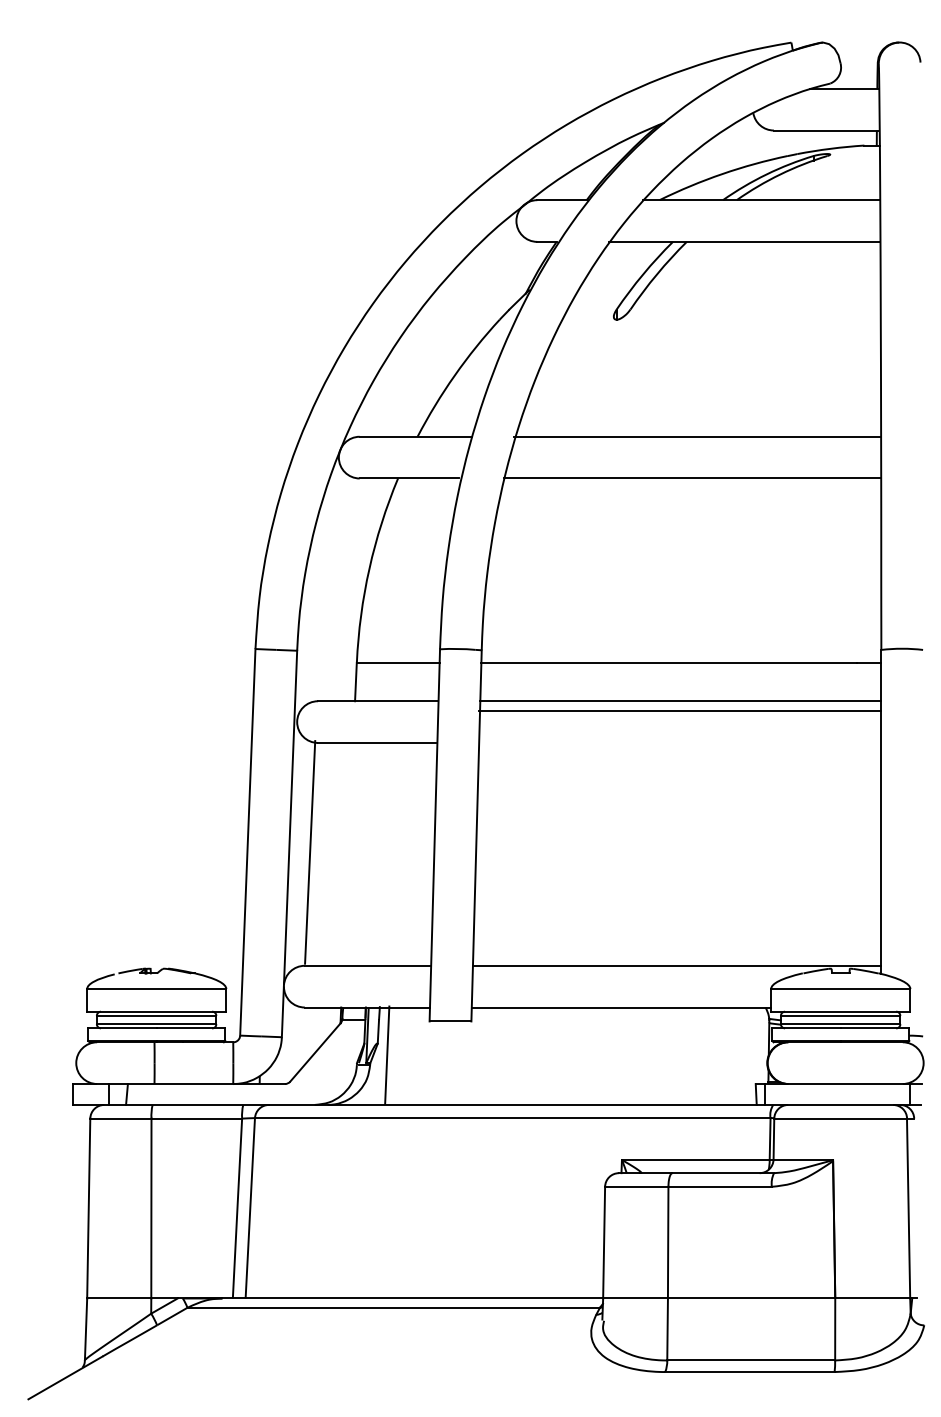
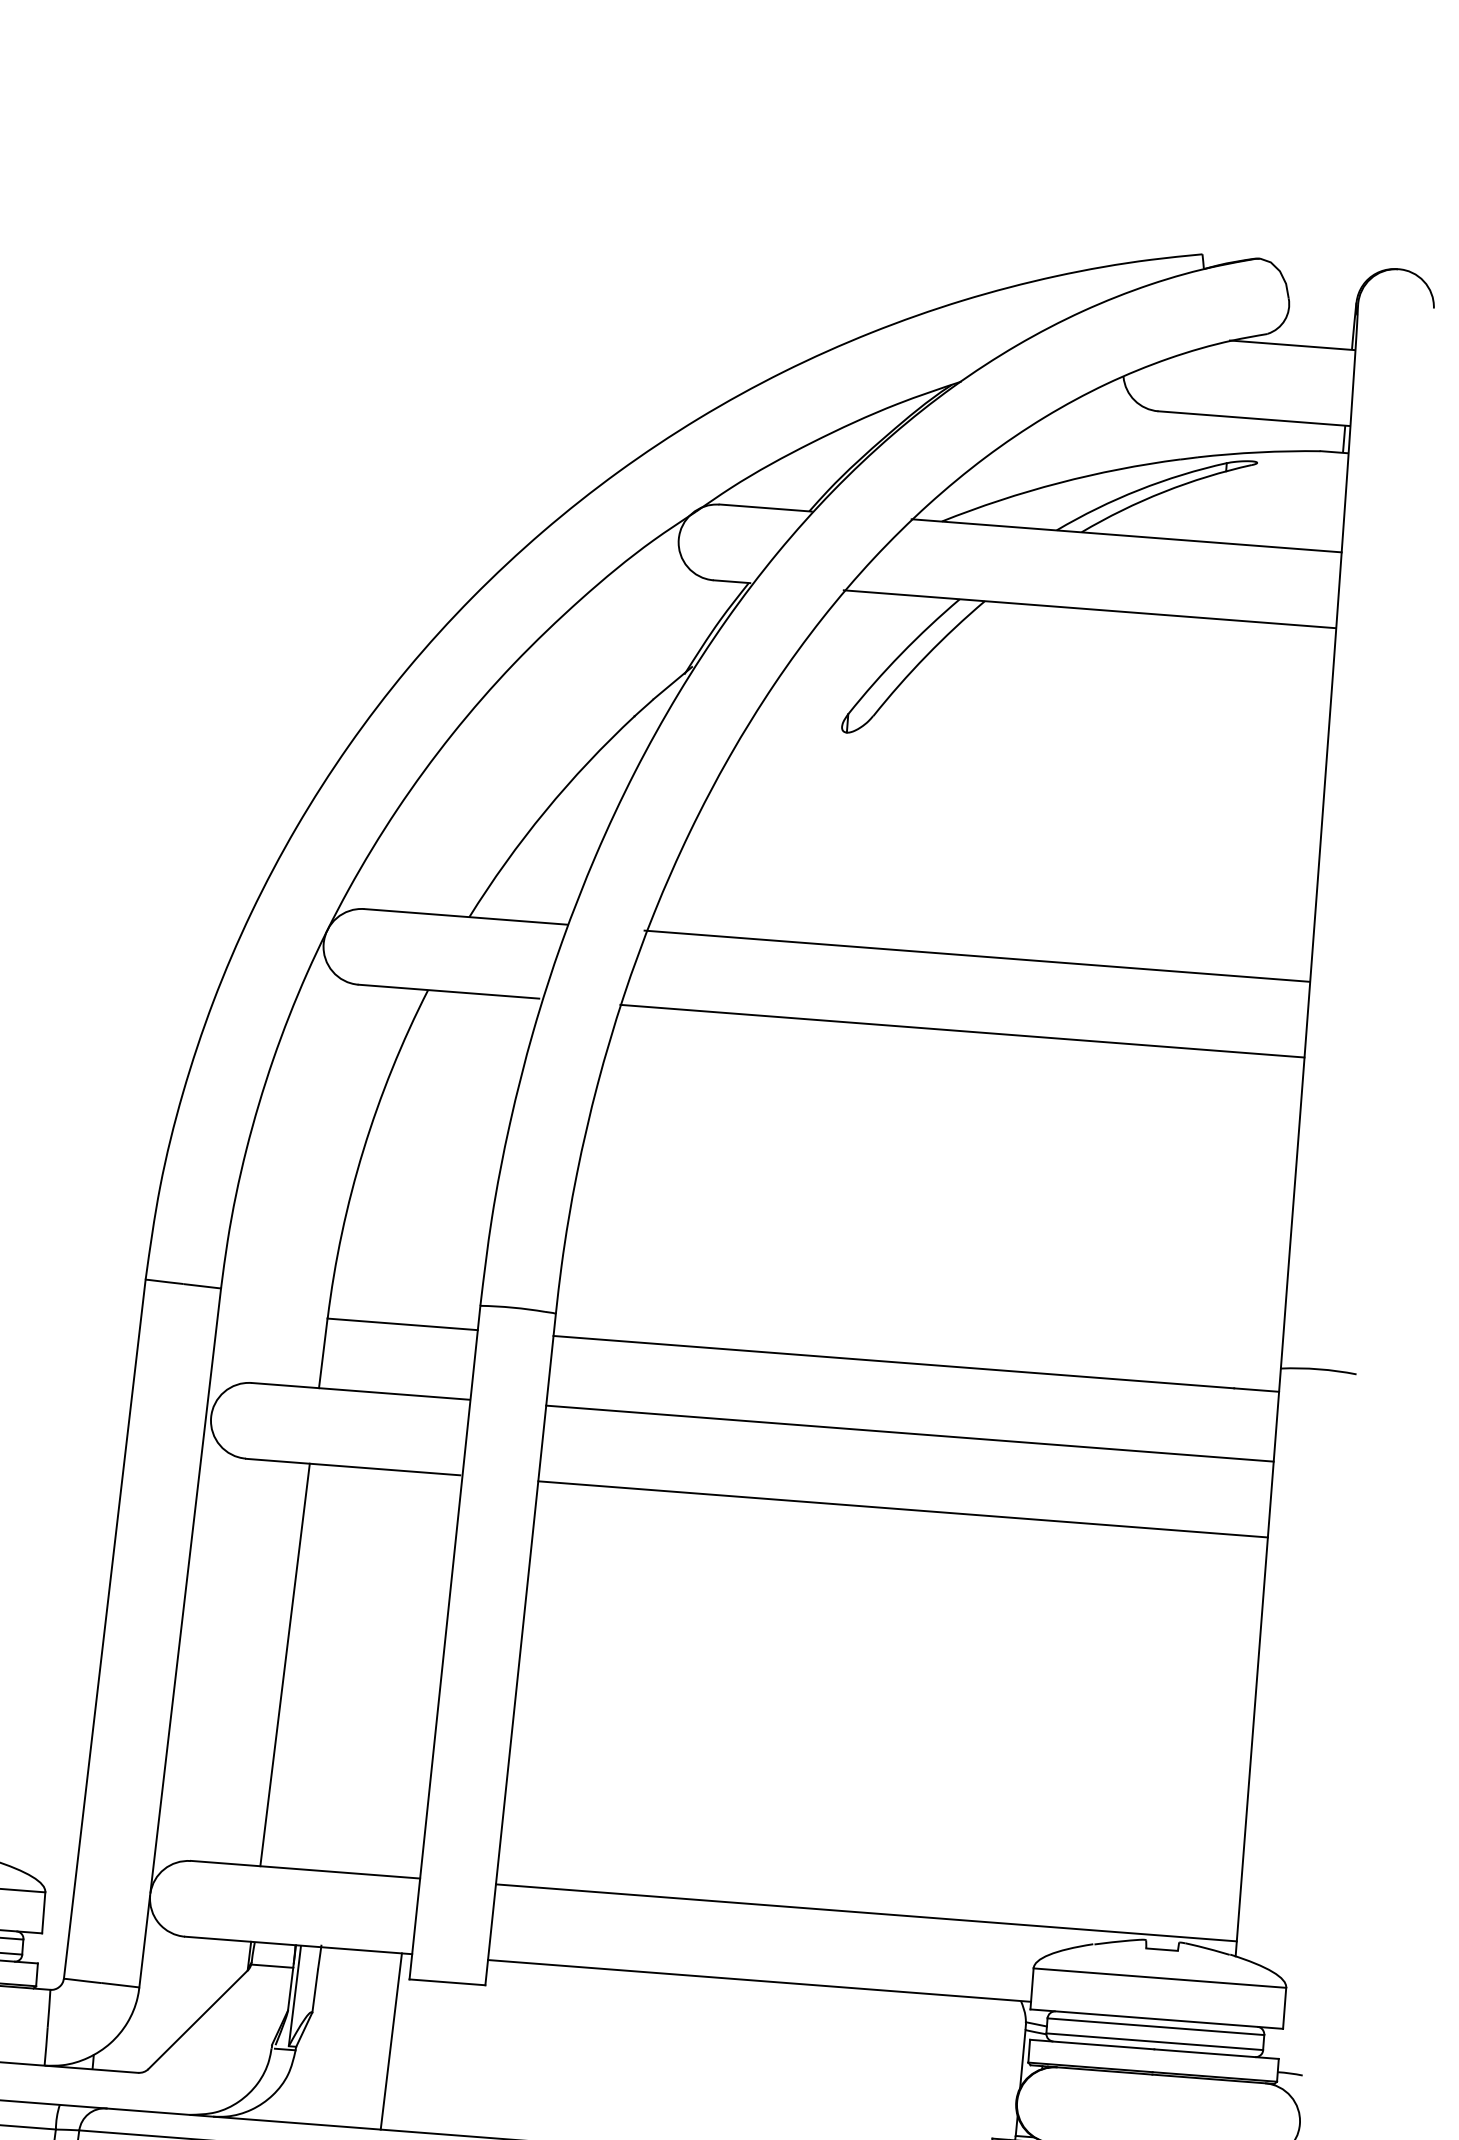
line: (680, 711) -> (903, 1510), moved
line: (310, 852) -> (285, 1665), moved
line: (387, 1054) -> (391, 2040), moved

